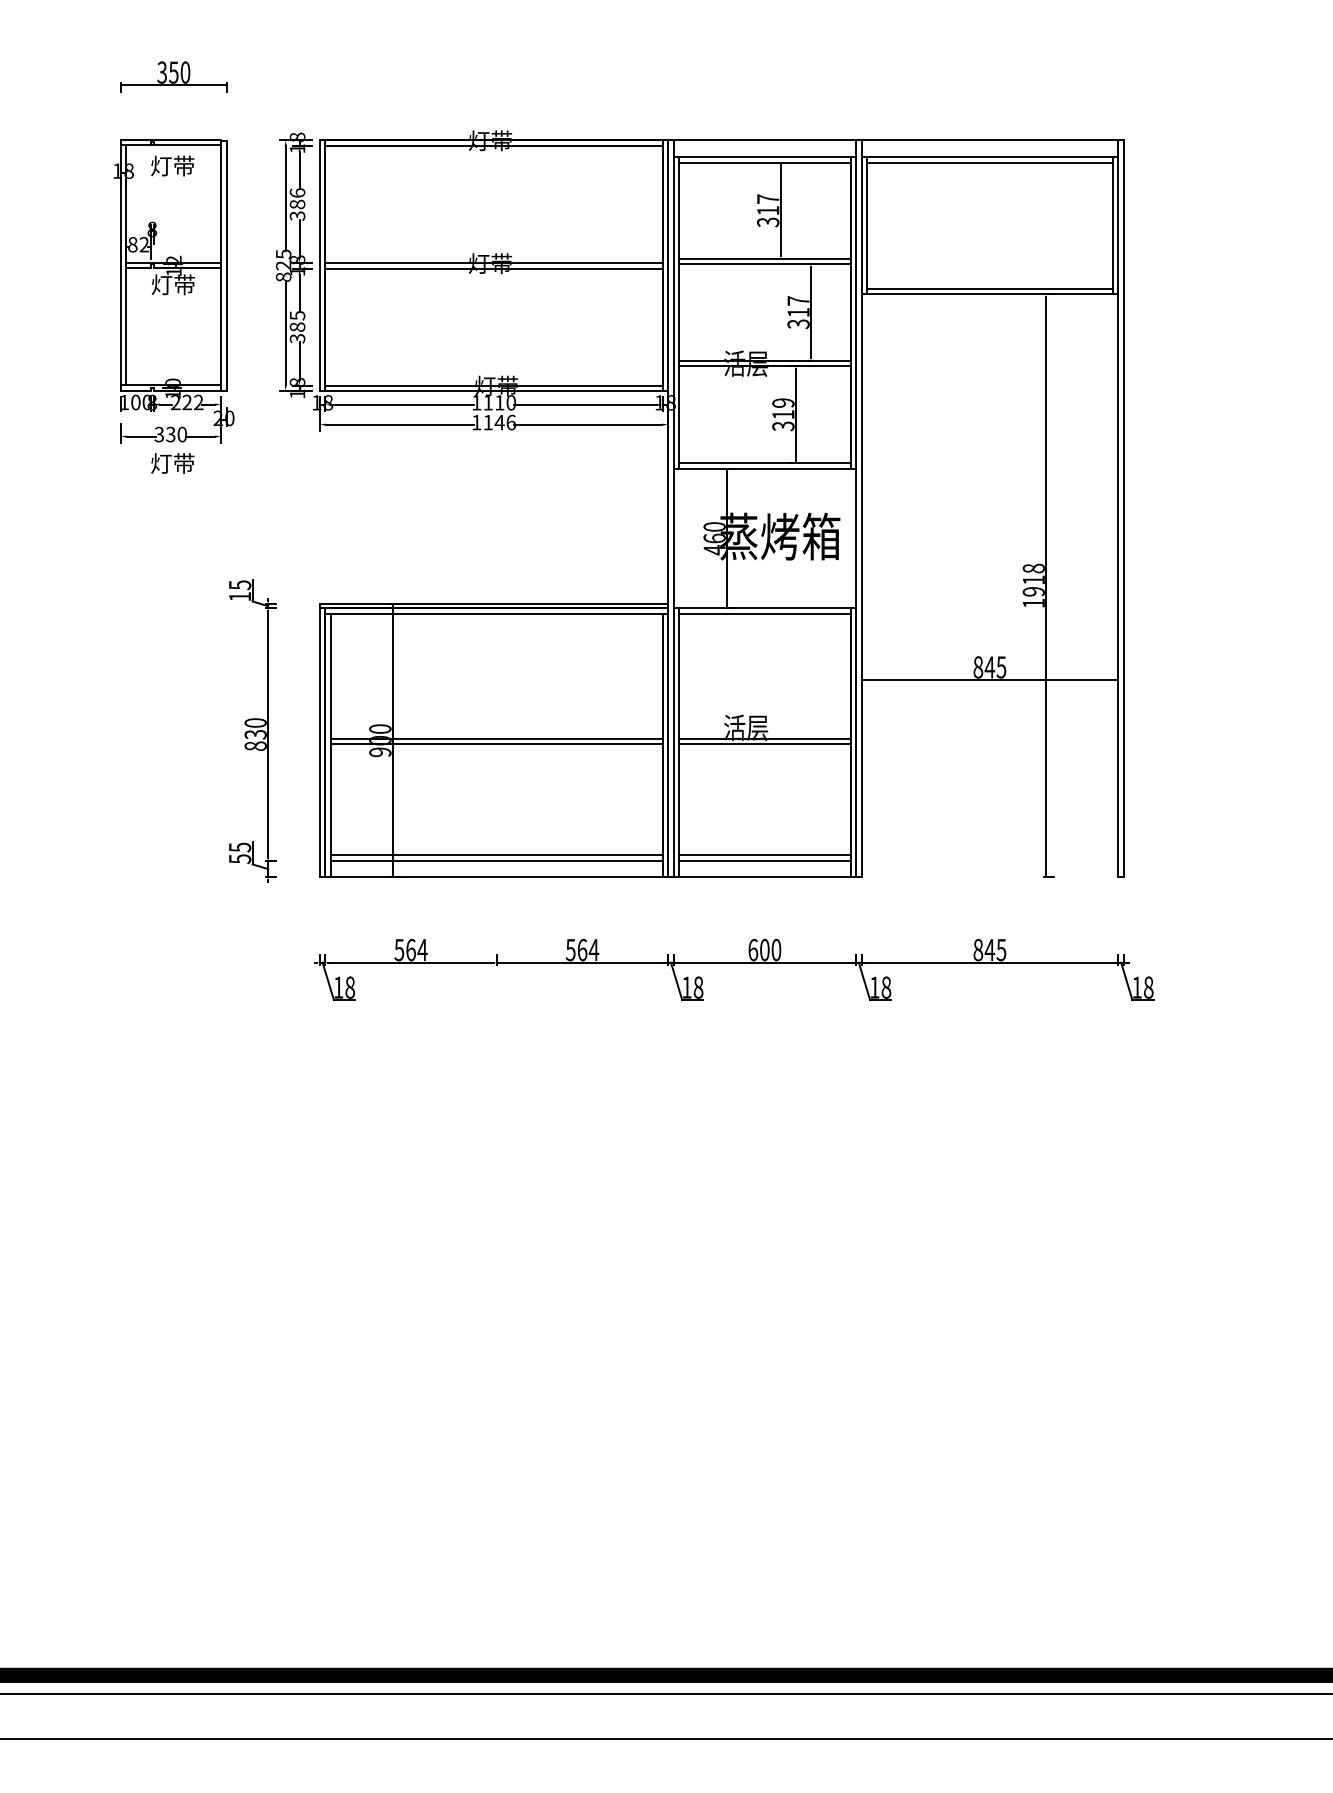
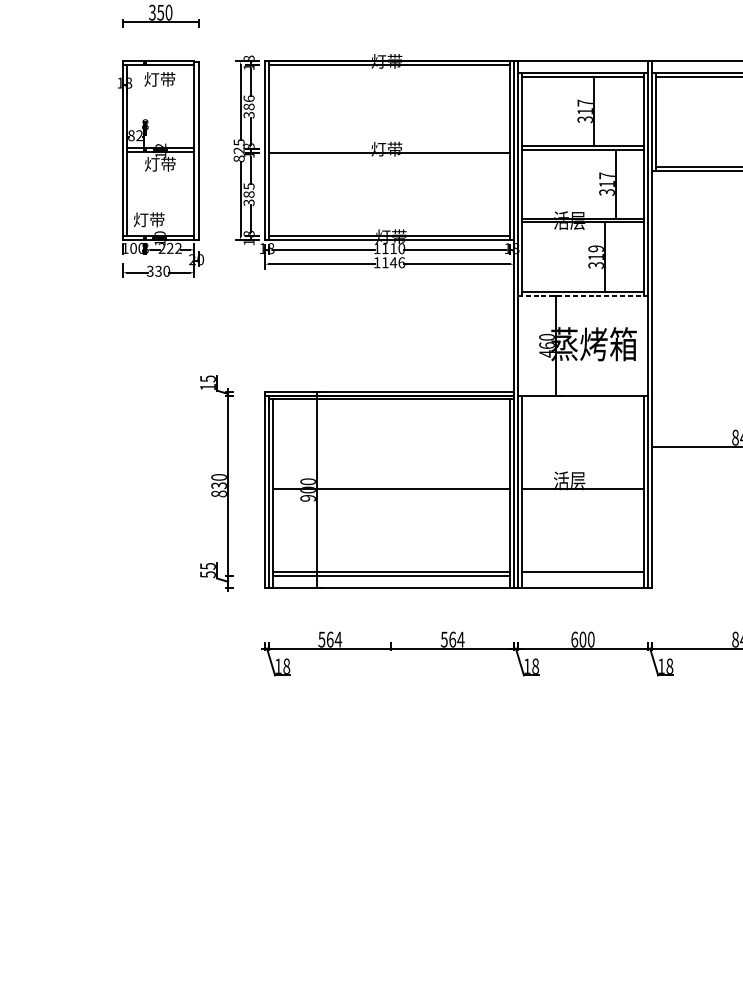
line: (493, 263) -> (389, 149), removed
text: (172, 463) -> (149, 219), moved
line: (765, 468) -> (583, 295), solid -> dashed
line: (764, 613) -> (582, 399), removed
line: (496, 744) -> (391, 492), removed
line: (764, 744) -> (582, 492), removed
line: (764, 860) -> (582, 575), removed

